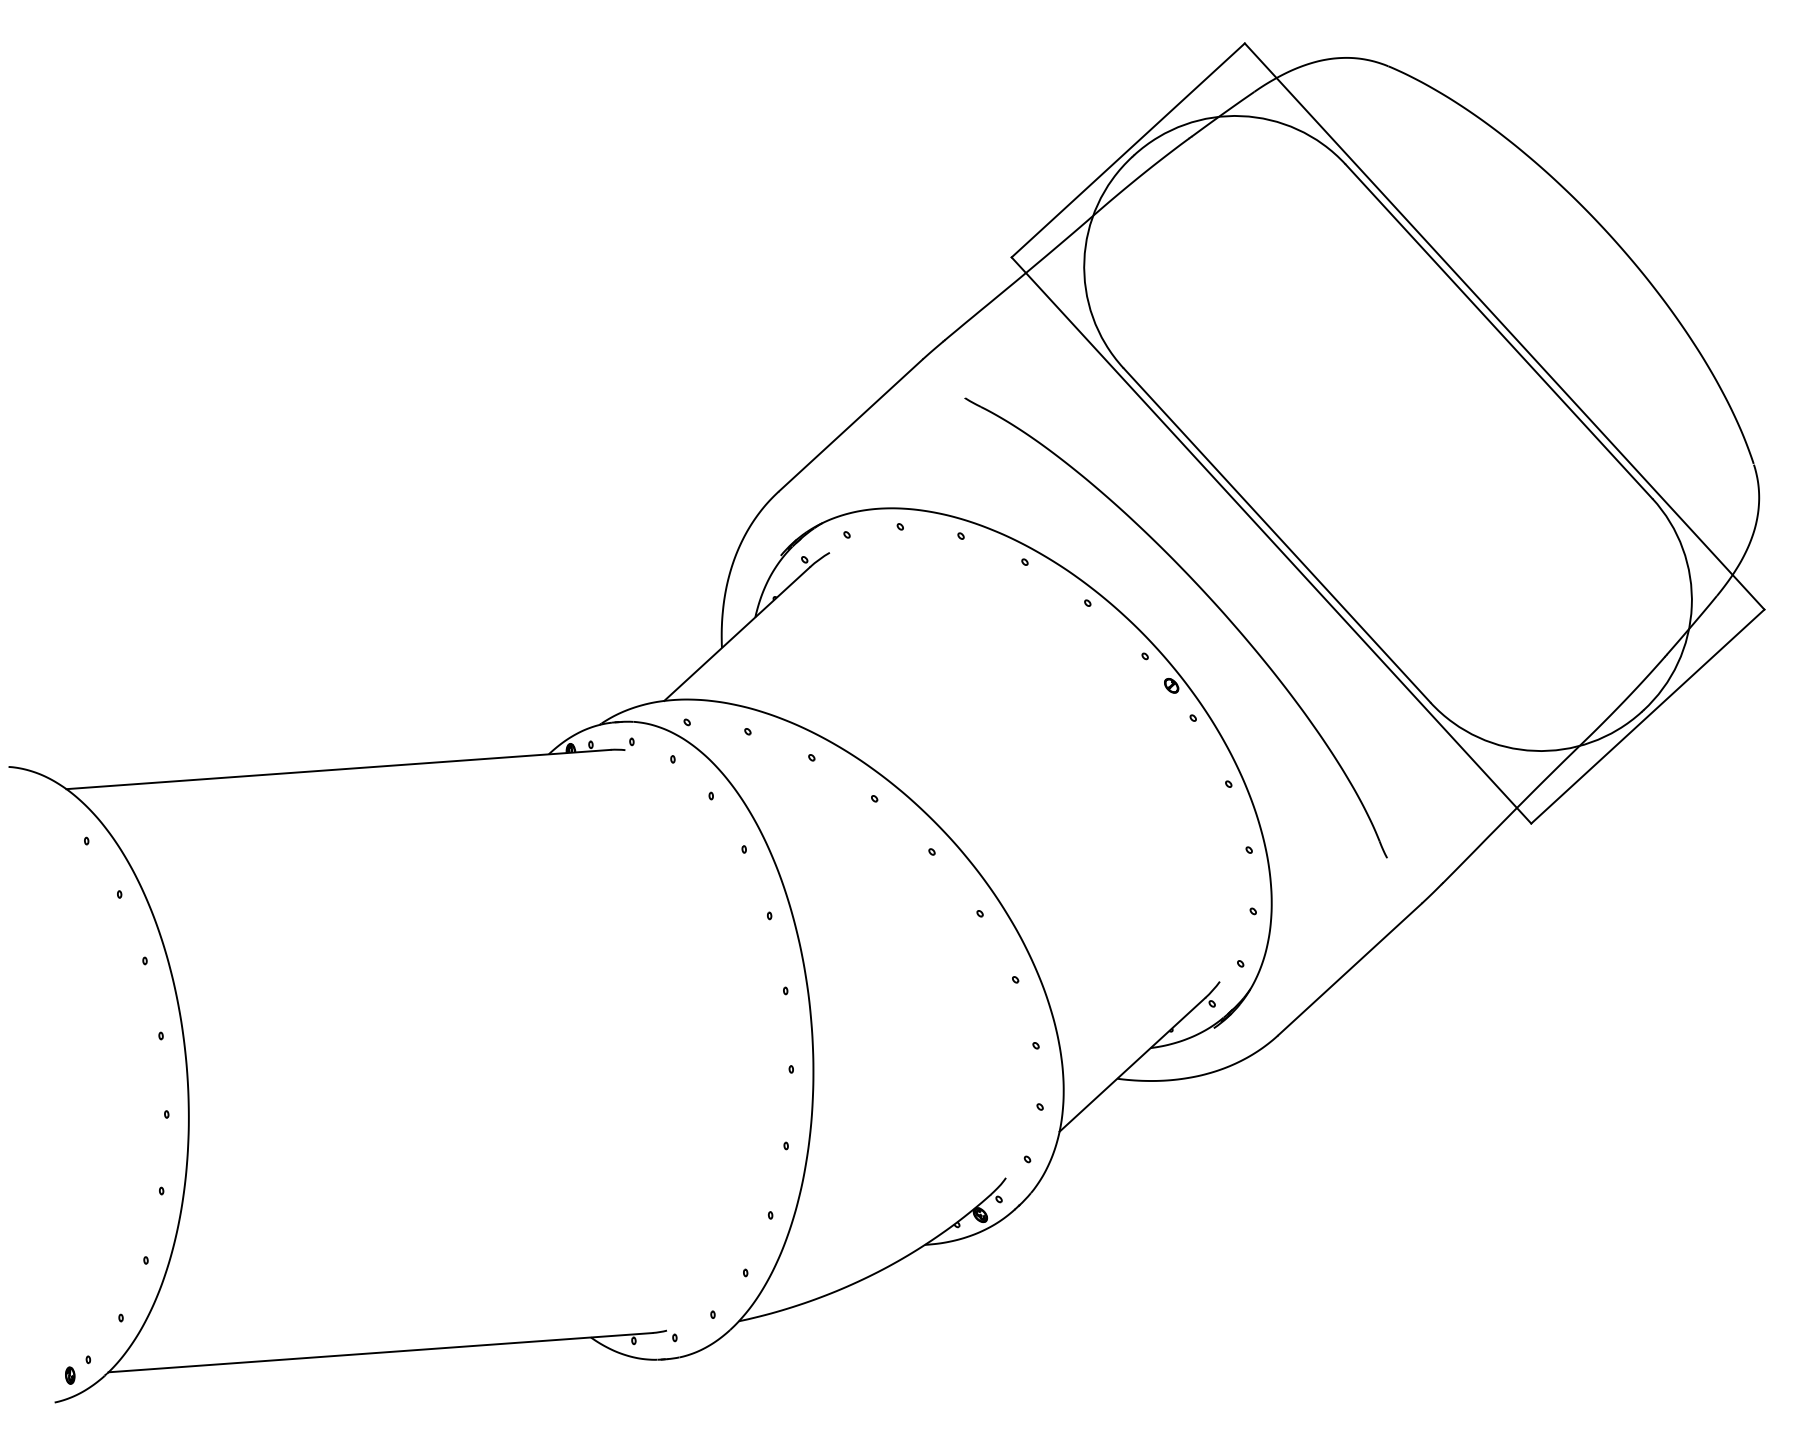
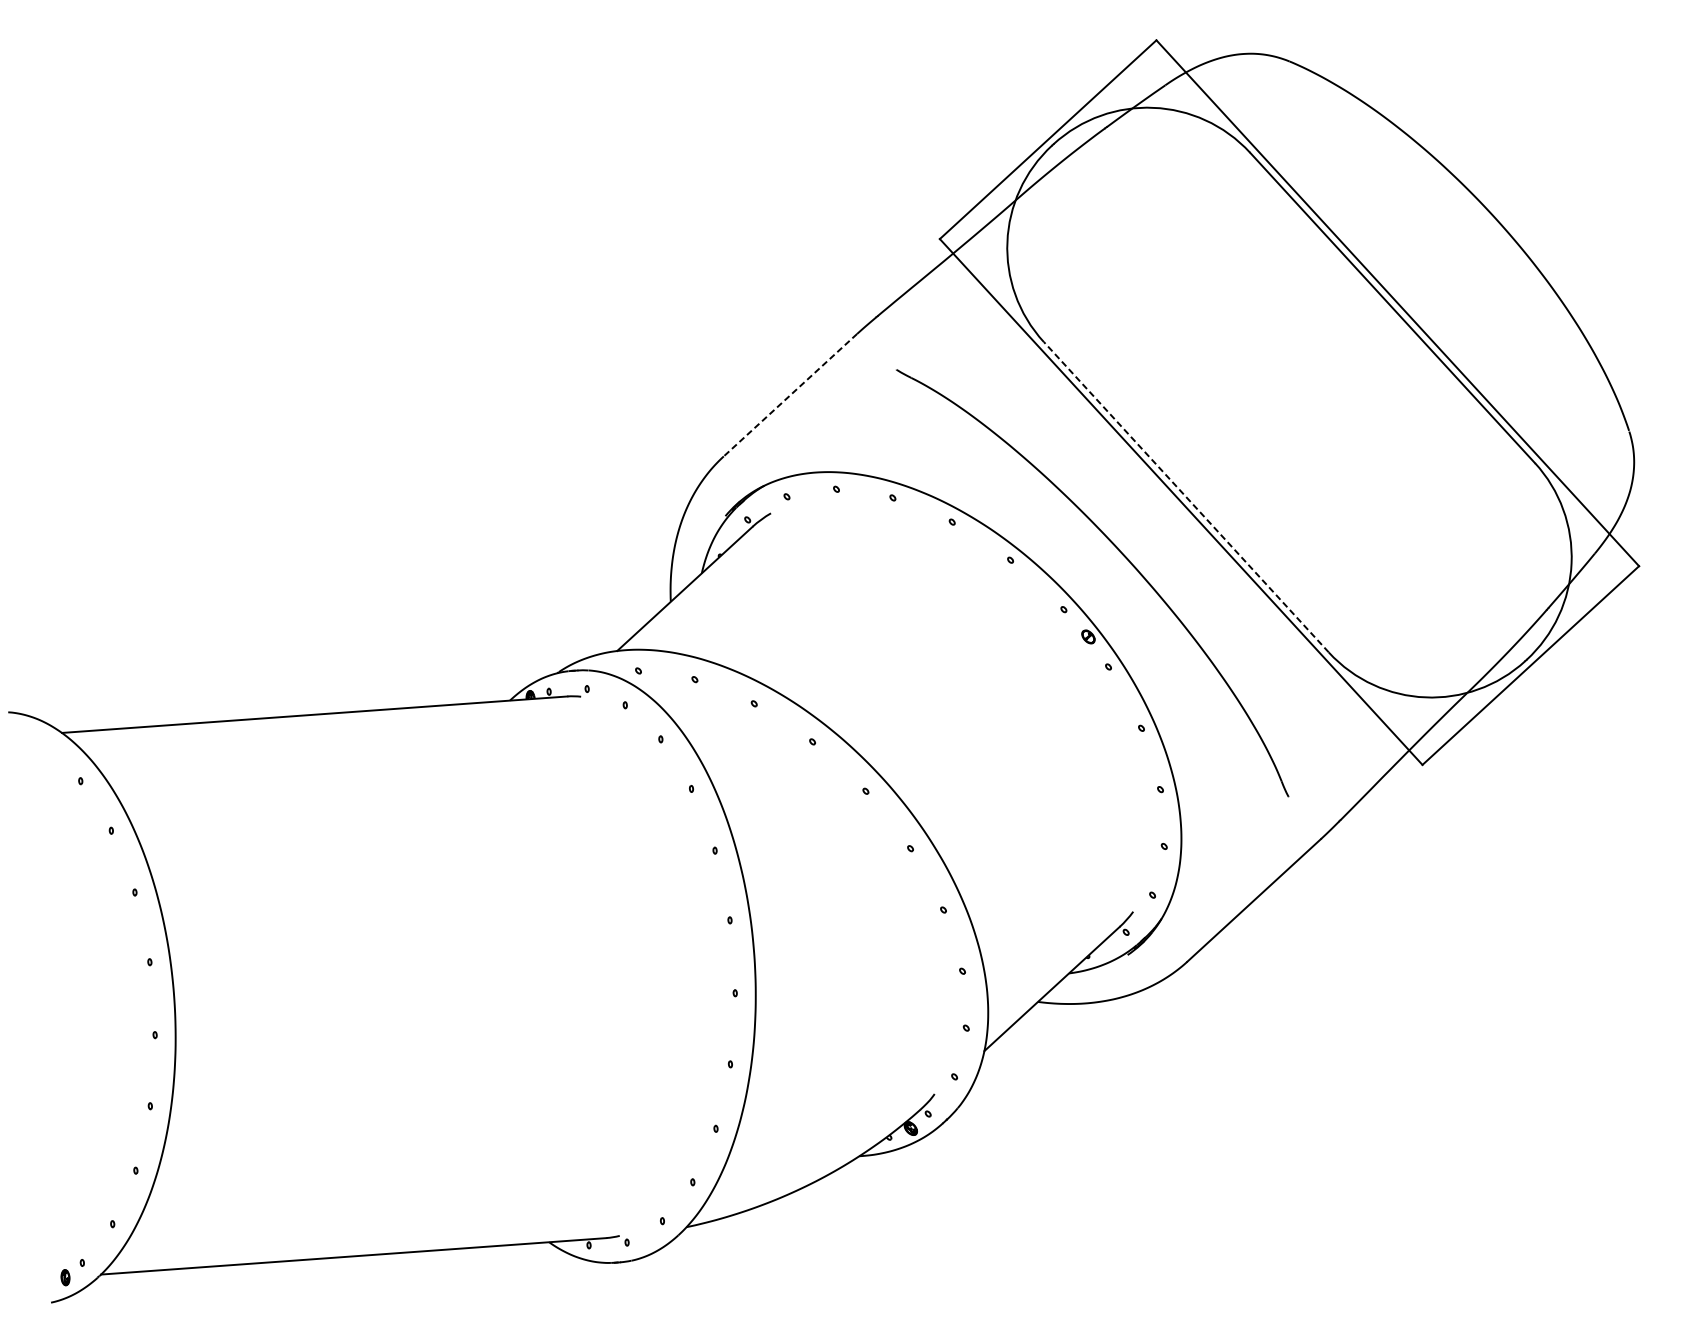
line: (850, 425) -> (790, 395), solid -> dashed
line: (1277, 535) -> (1186, 497), solid -> dashed

